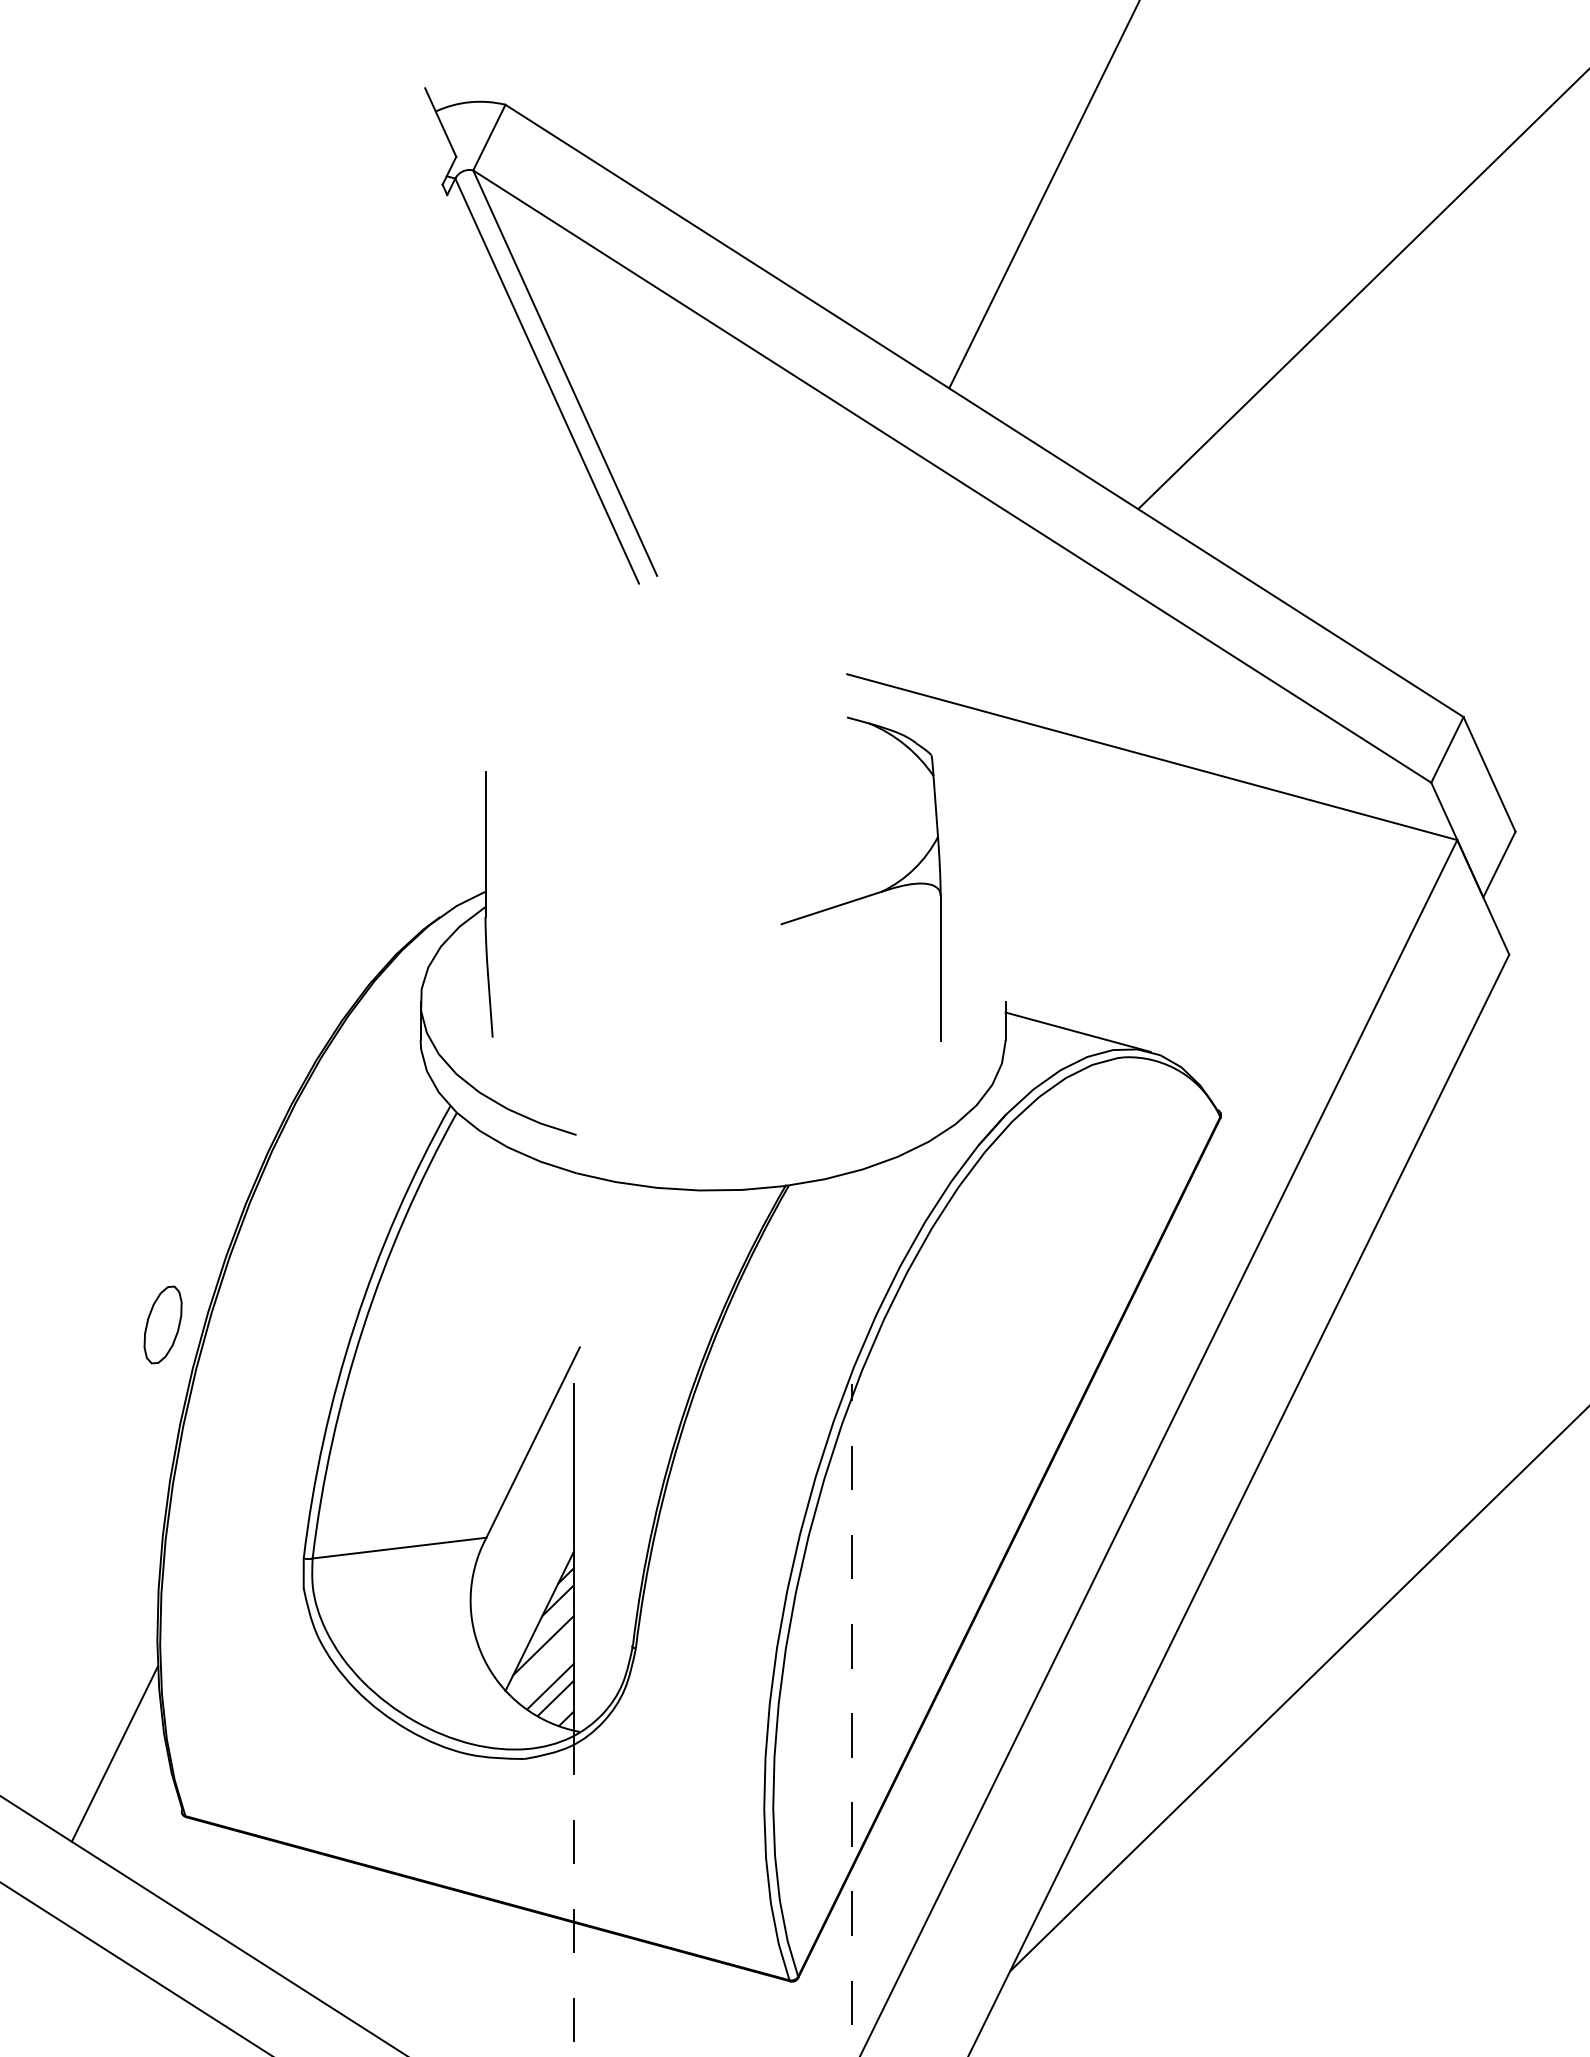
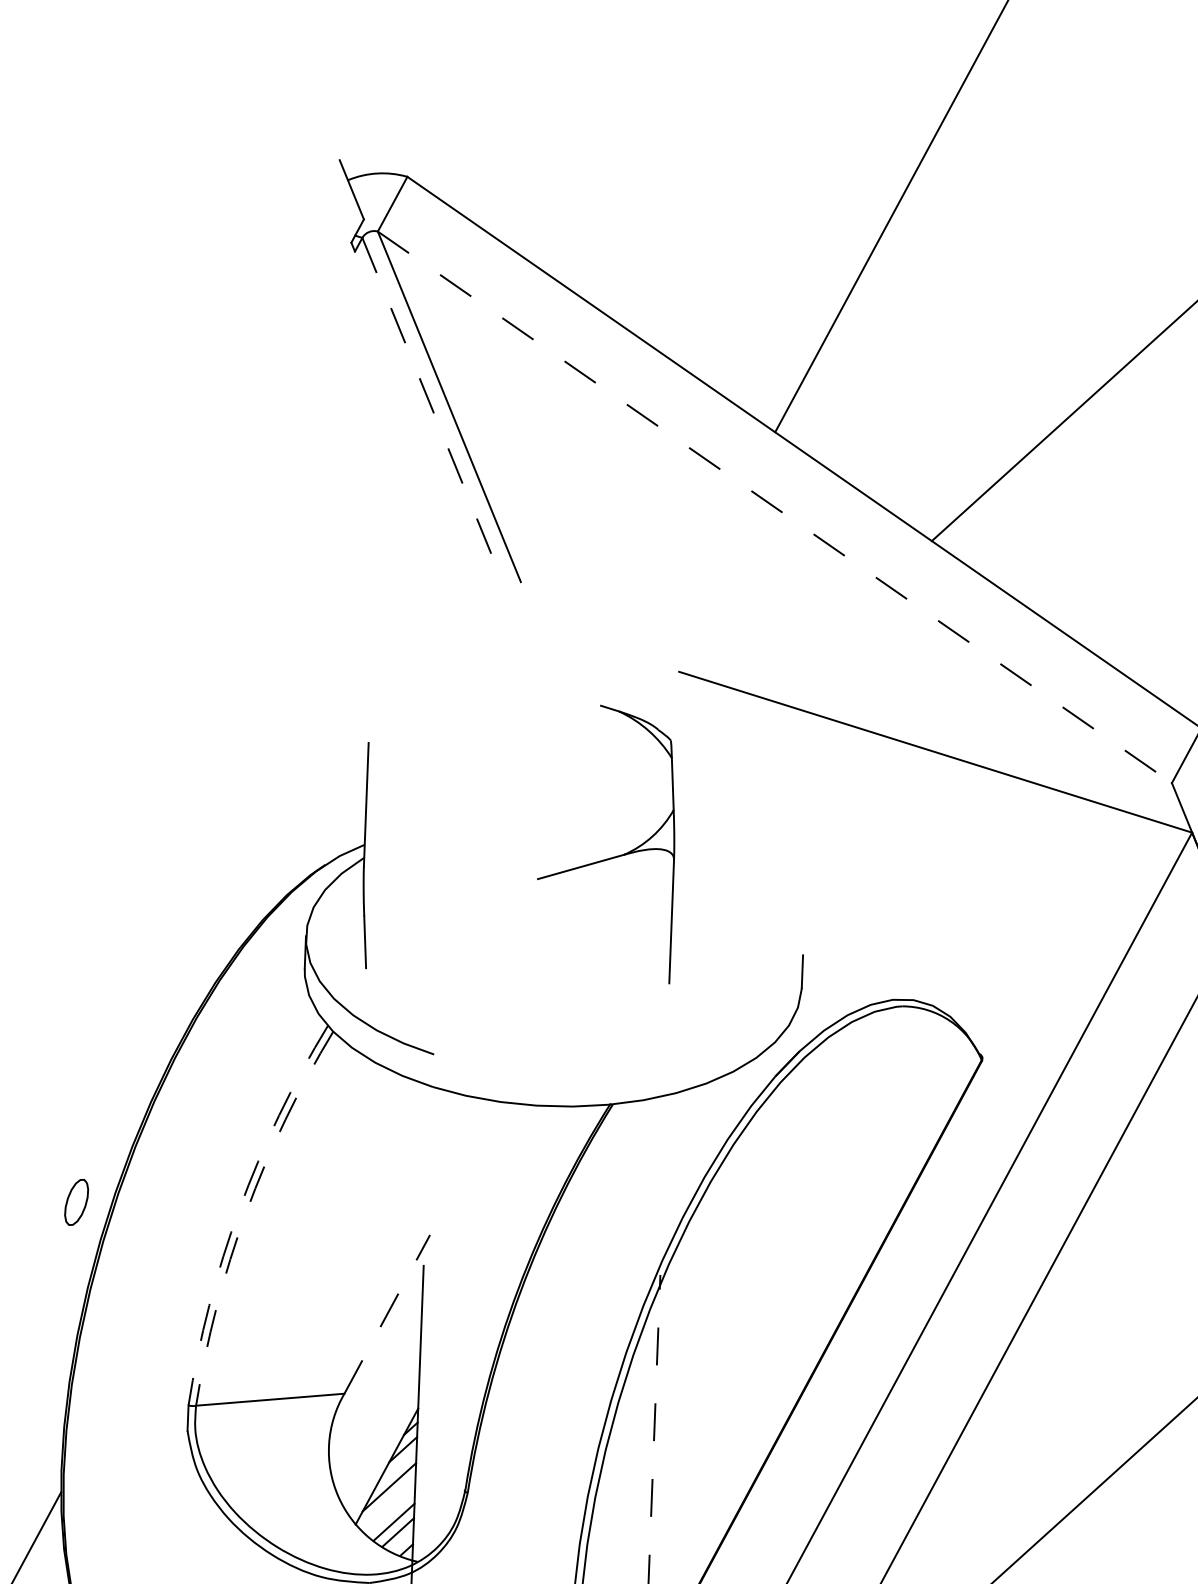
line: (547, 381) -> (434, 413), solid -> dashed
line: (952, 476) -> (775, 507), solid -> dashed
part: (866, 895) -> (611, 857), moved
line: (1077, 1031) -> (863, 982), removed
part: (162, 1324) -> (76, 1201), size x0.7
arc: (354, 1325) -> (239, 1209), solid -> dashed
arc: (363, 1328) -> (246, 1211), solid -> dashed
line: (533, 1442) -> (387, 1314), solid -> dashed

